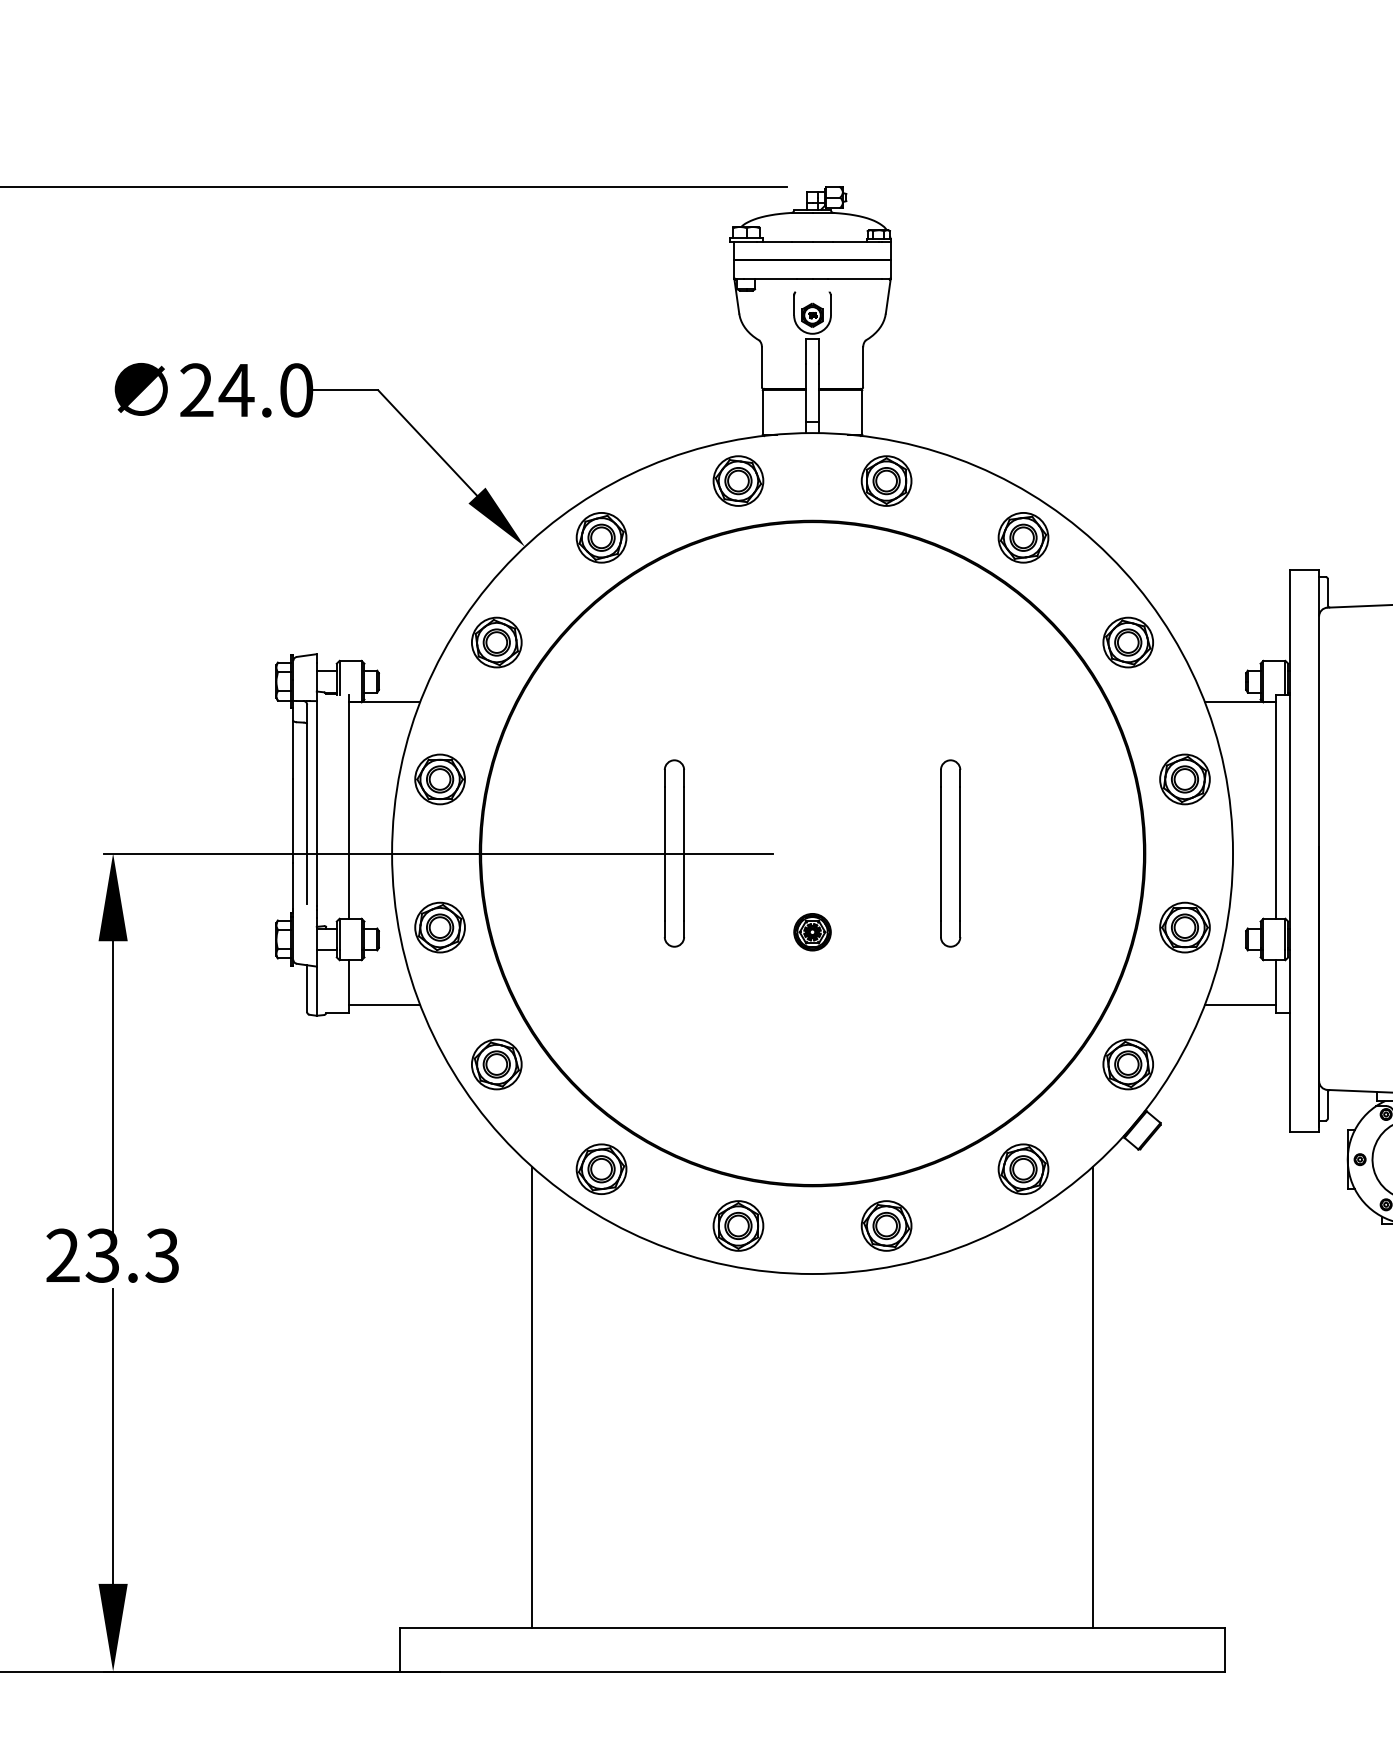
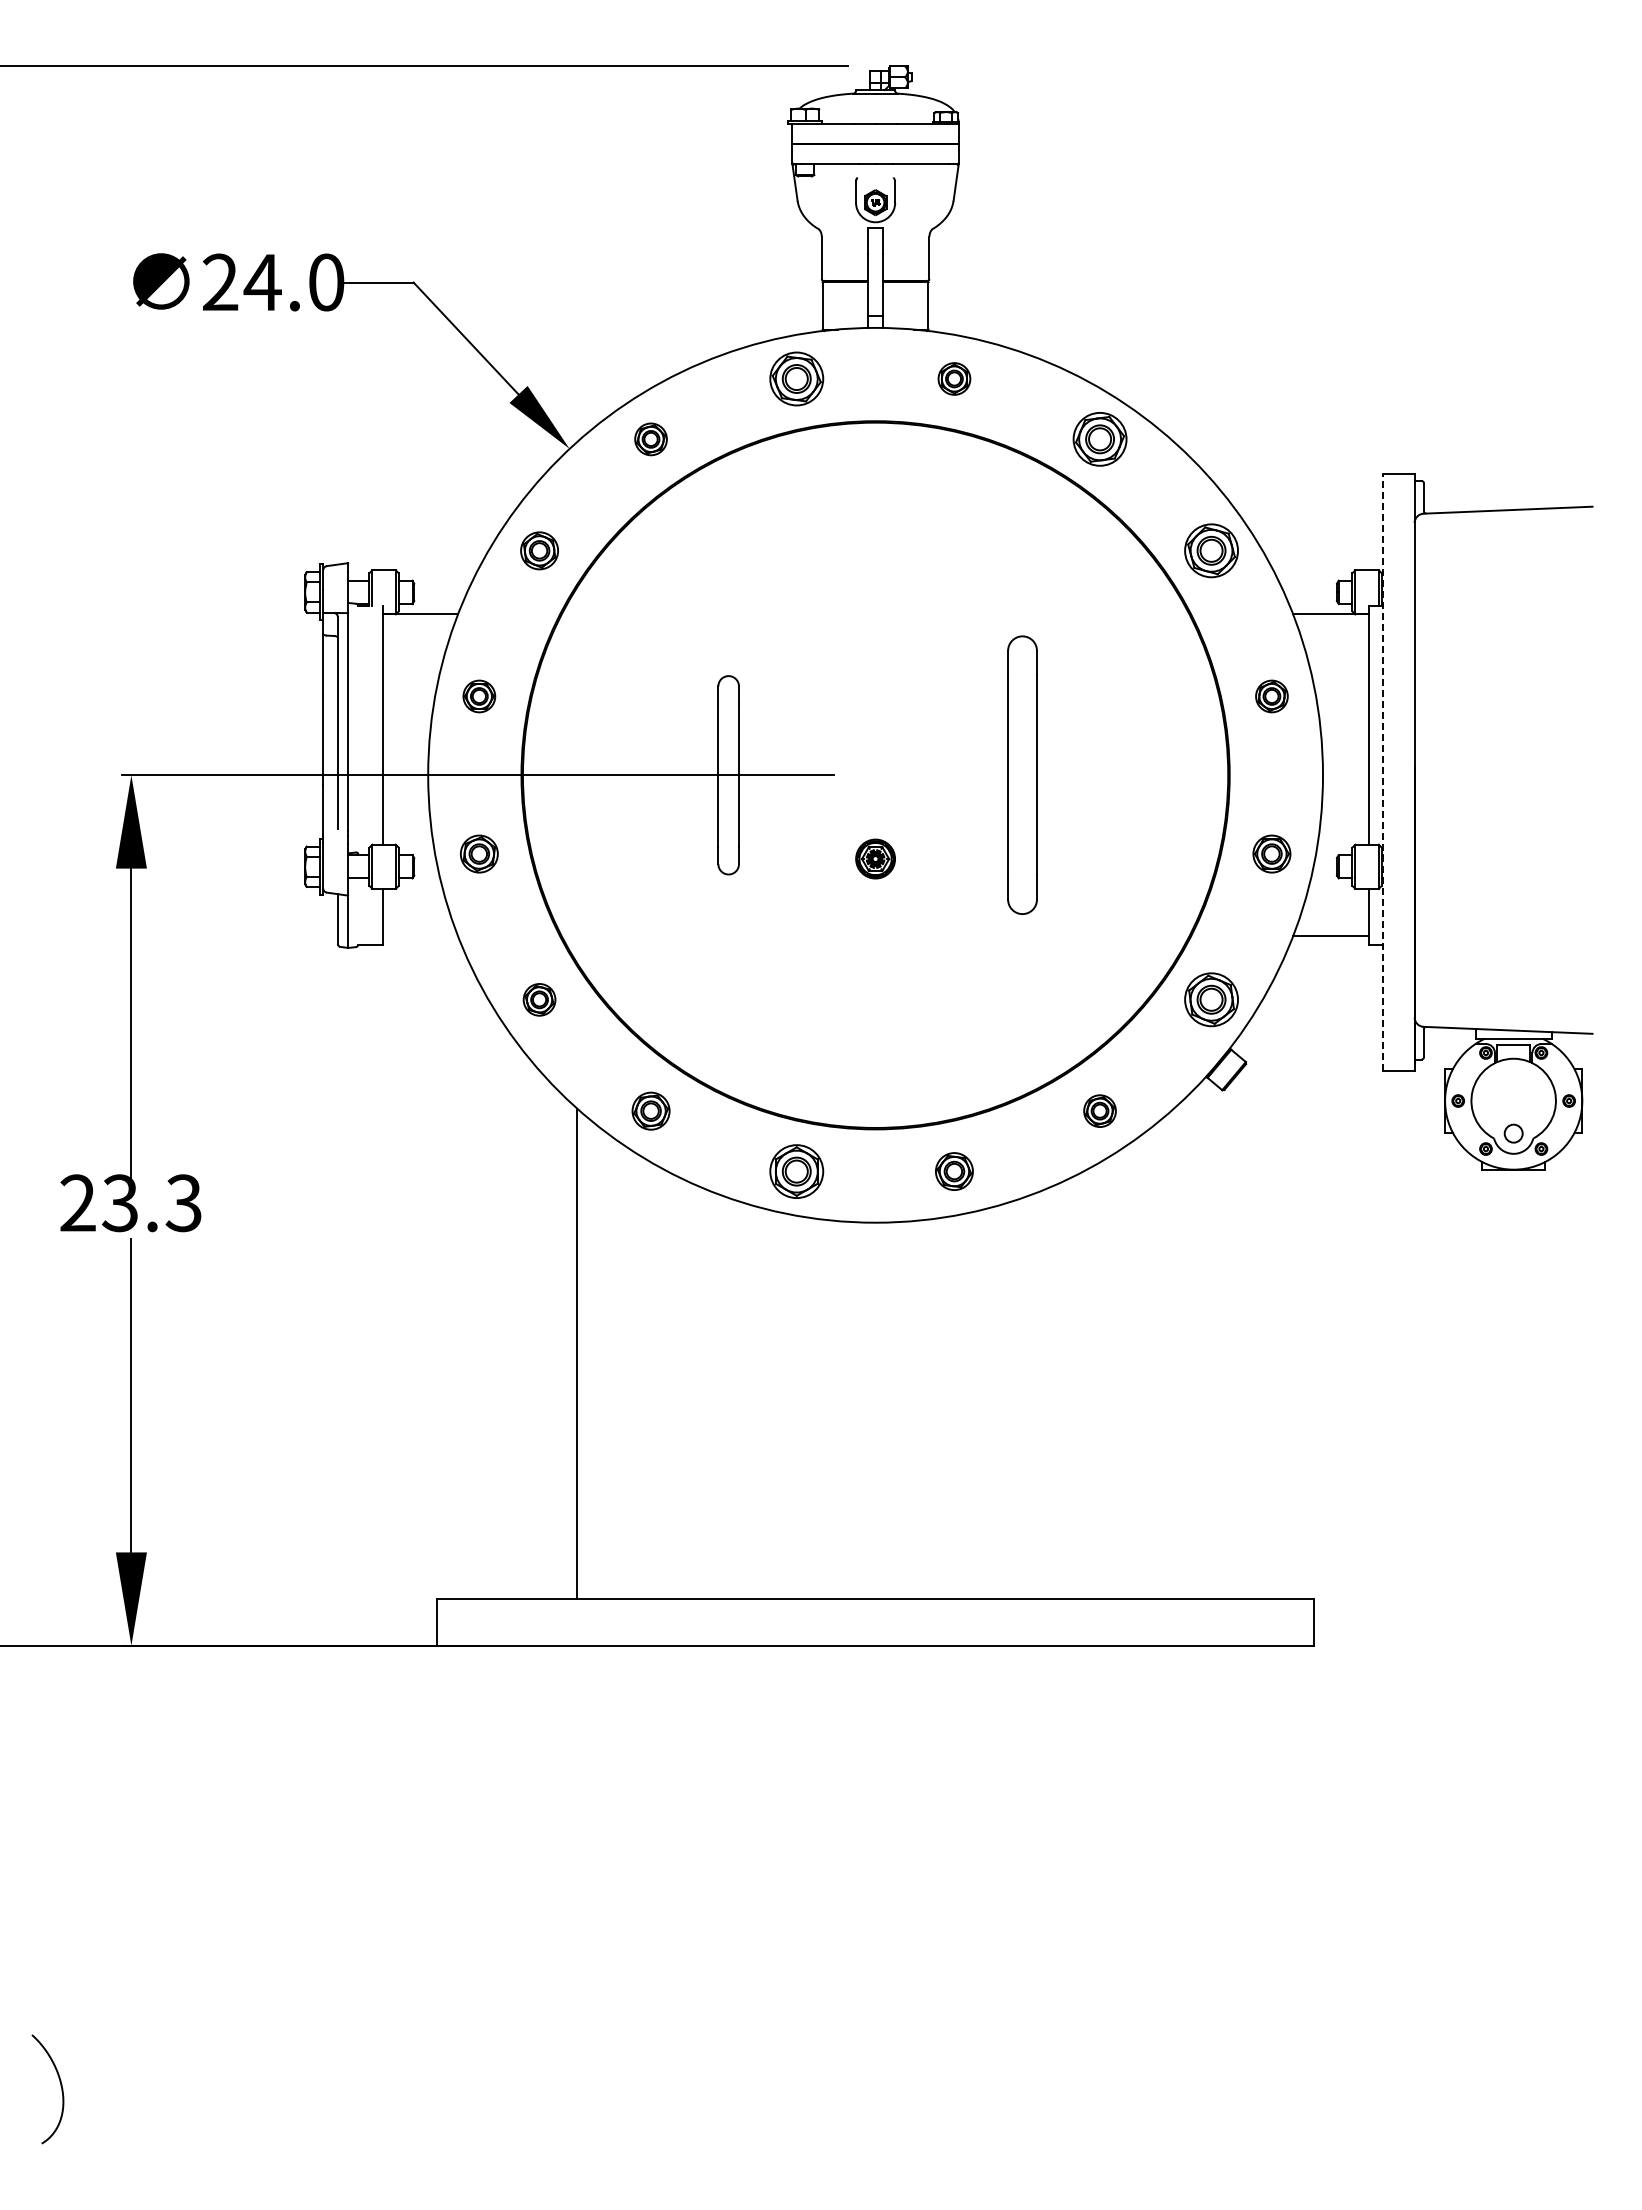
part: (886, 480) -> (954, 378), size x0.6
part: (600, 537) -> (650, 439), size x0.6
part: (496, 642) -> (539, 550), size x0.7
part: (440, 779) -> (479, 696), size x0.6
part: (1184, 779) -> (1271, 696), size x0.6
line: (1289, 850) -> (1383, 772), solid -> dashed
part: (950, 853) -> (1022, 775), size x1.4
part: (440, 927) -> (479, 853), size x0.7
part: (1184, 927) -> (1271, 853), size x0.7
line: (384, 1005) -> (420, 936), removed
part: (496, 1064) -> (539, 999), size x0.6
part: (600, 1168) -> (650, 1110), size x0.7
part: (1022, 1168) -> (1099, 1110), size x0.6
part: (886, 1225) -> (954, 1171), size x0.7
line: (1093, 1396) -> (1174, 1353), removed

